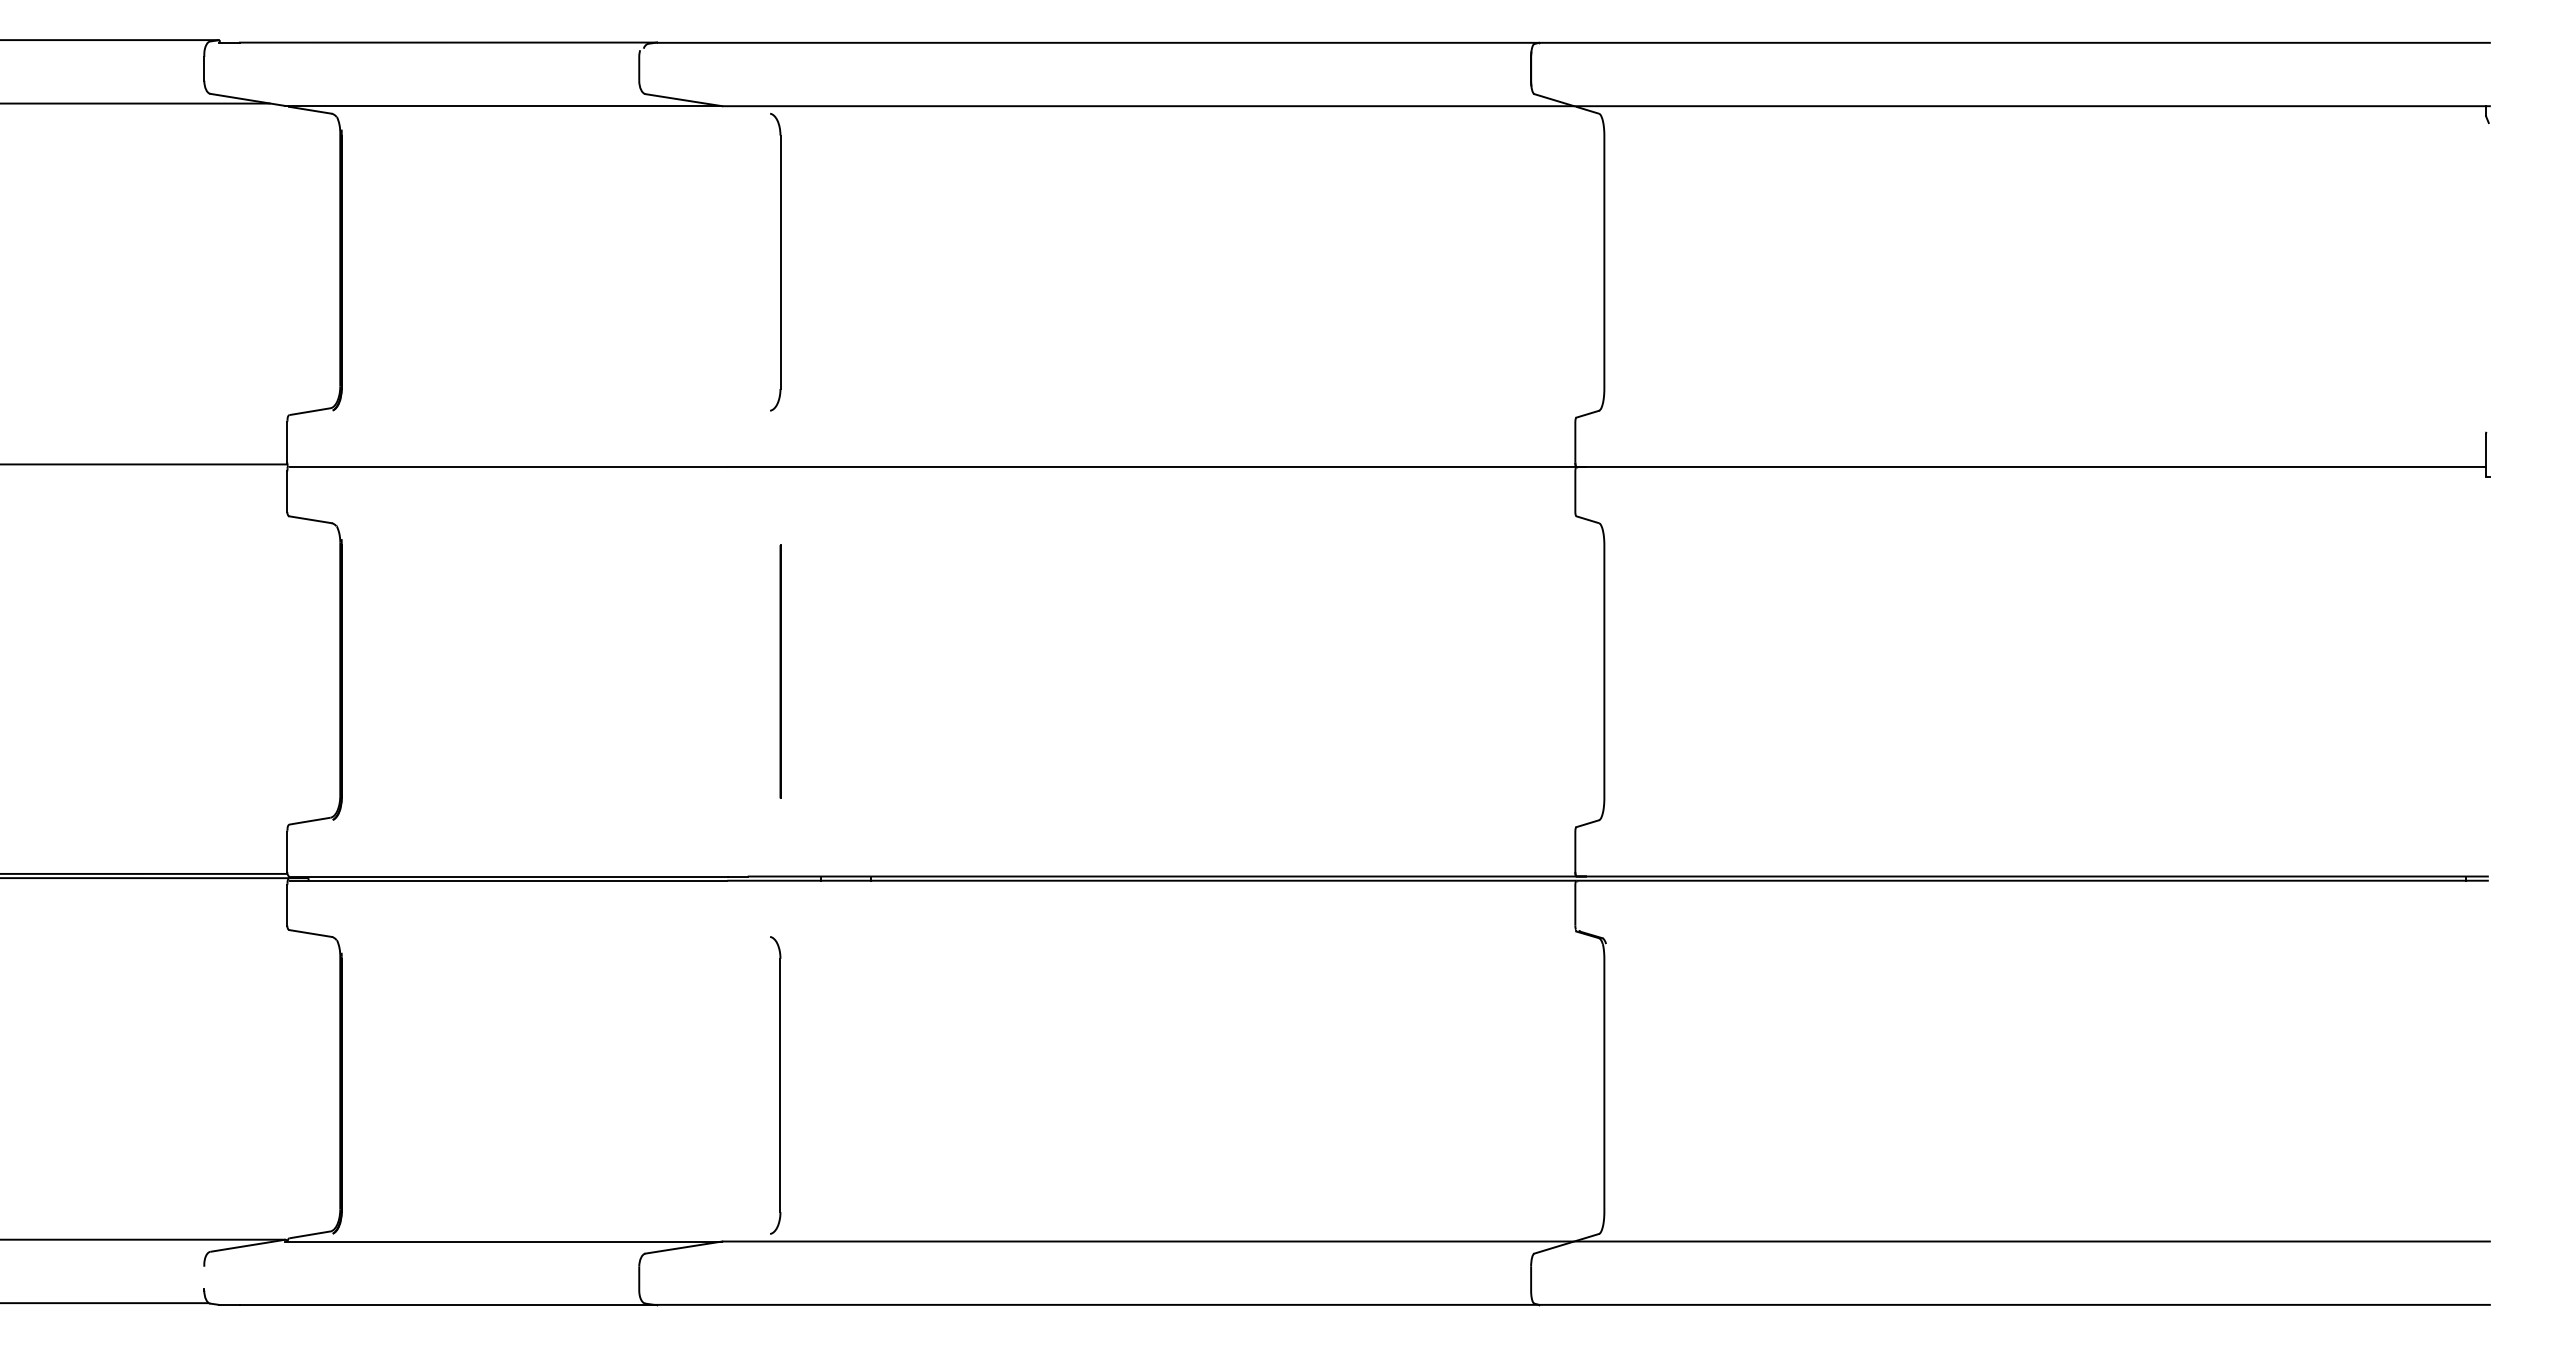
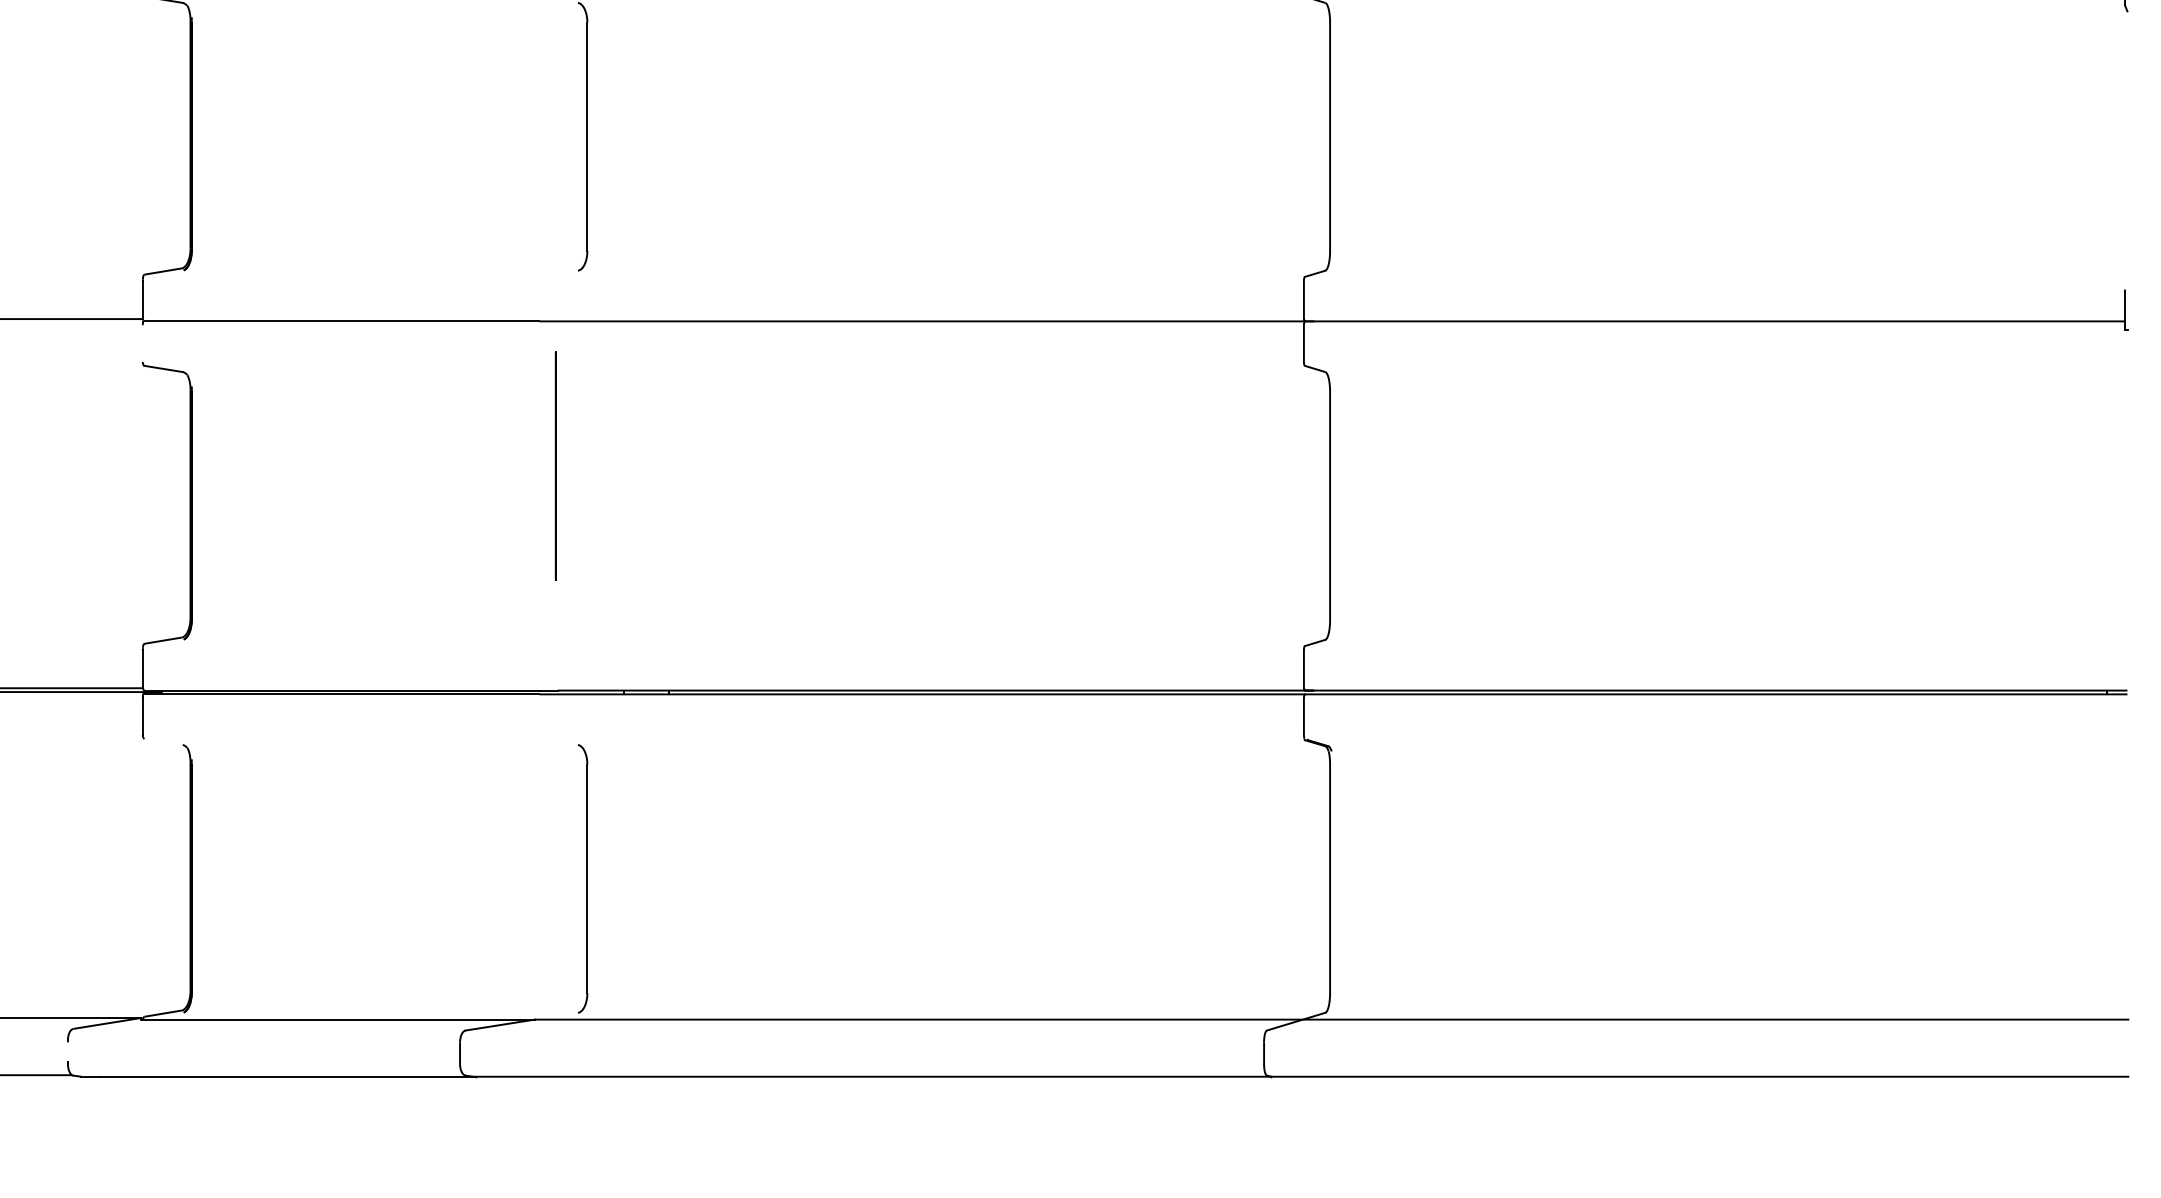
line: (287, 491) -> (142, 343), removed
line: (780, 671) -> (555, 466), moved
line: (310, 933) -> (163, 741), removed

